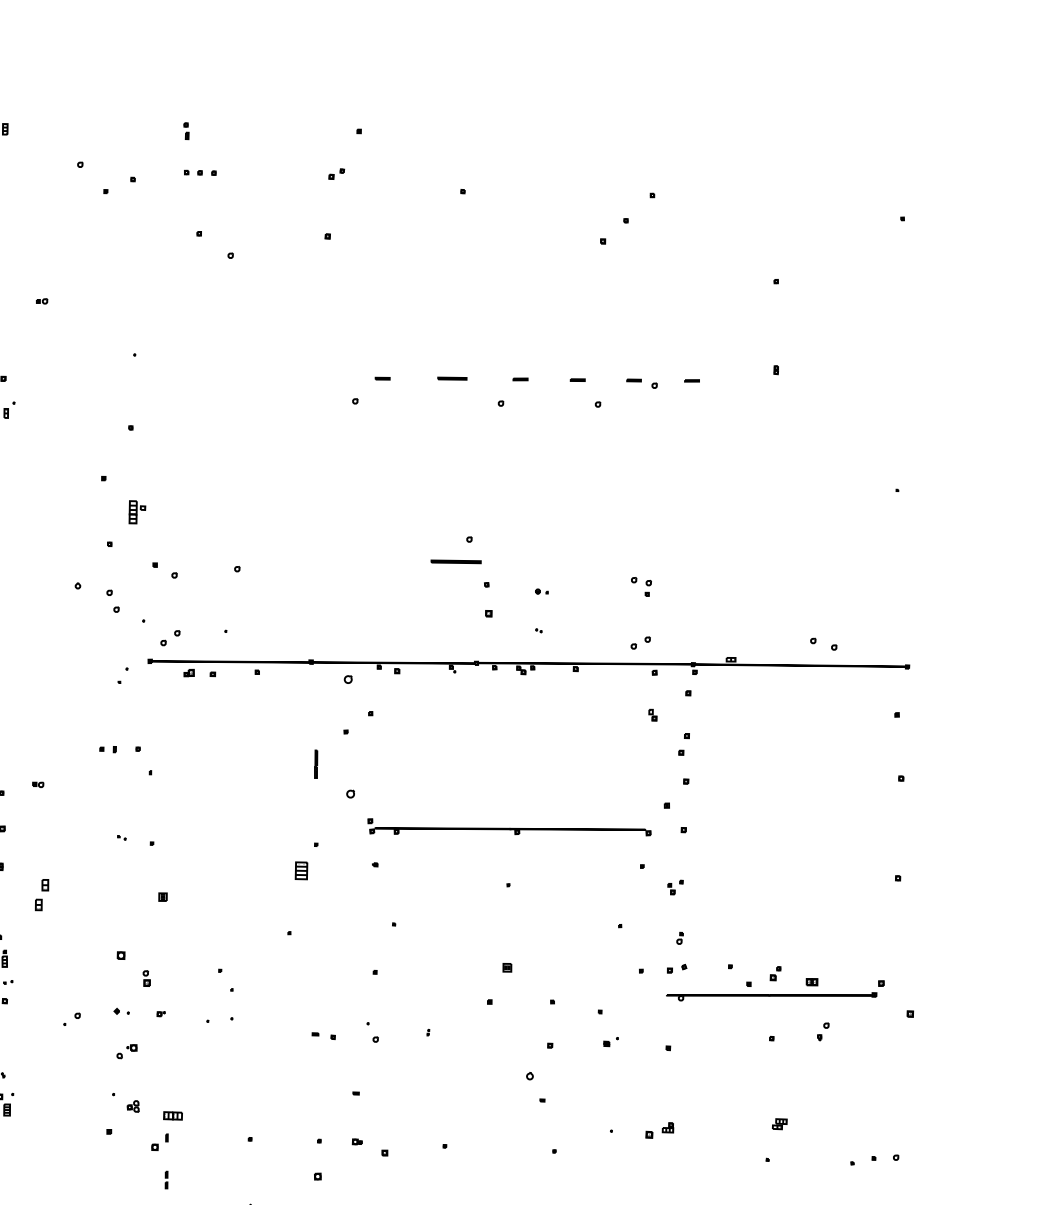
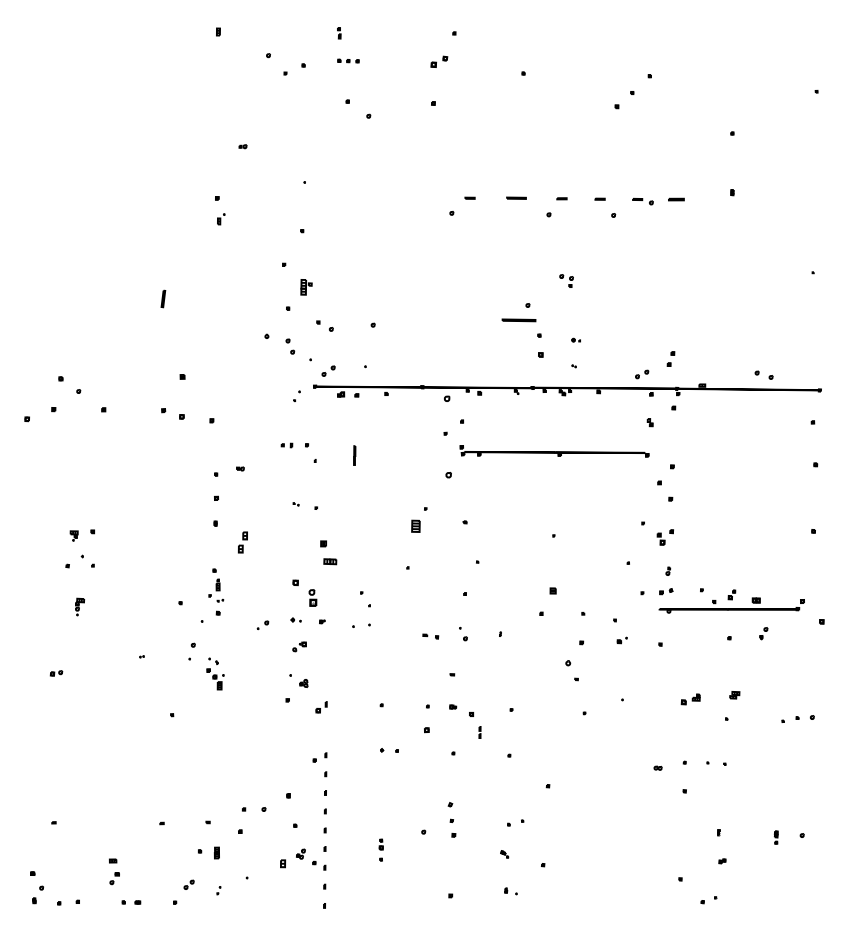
part: (336, 173) -> (439, 61), size x1.6
part: (690, 380) -> (675, 199), size x1.6
part: (641, 586) -> (566, 280), moved
part: (683, 743) -> (670, 358), moved
line: (315, 764) -> (354, 455), moved
part: (509, 827) -> (554, 451), moved
part: (674, 887) -> (664, 537), size x1.6
part: (146, 979) -> (312, 598), size x1.6
part: (173, 1115) -> (330, 561), moved
part: (659, 1130) -> (690, 699), moved
part: (165, 1180) -> (479, 732), moved

